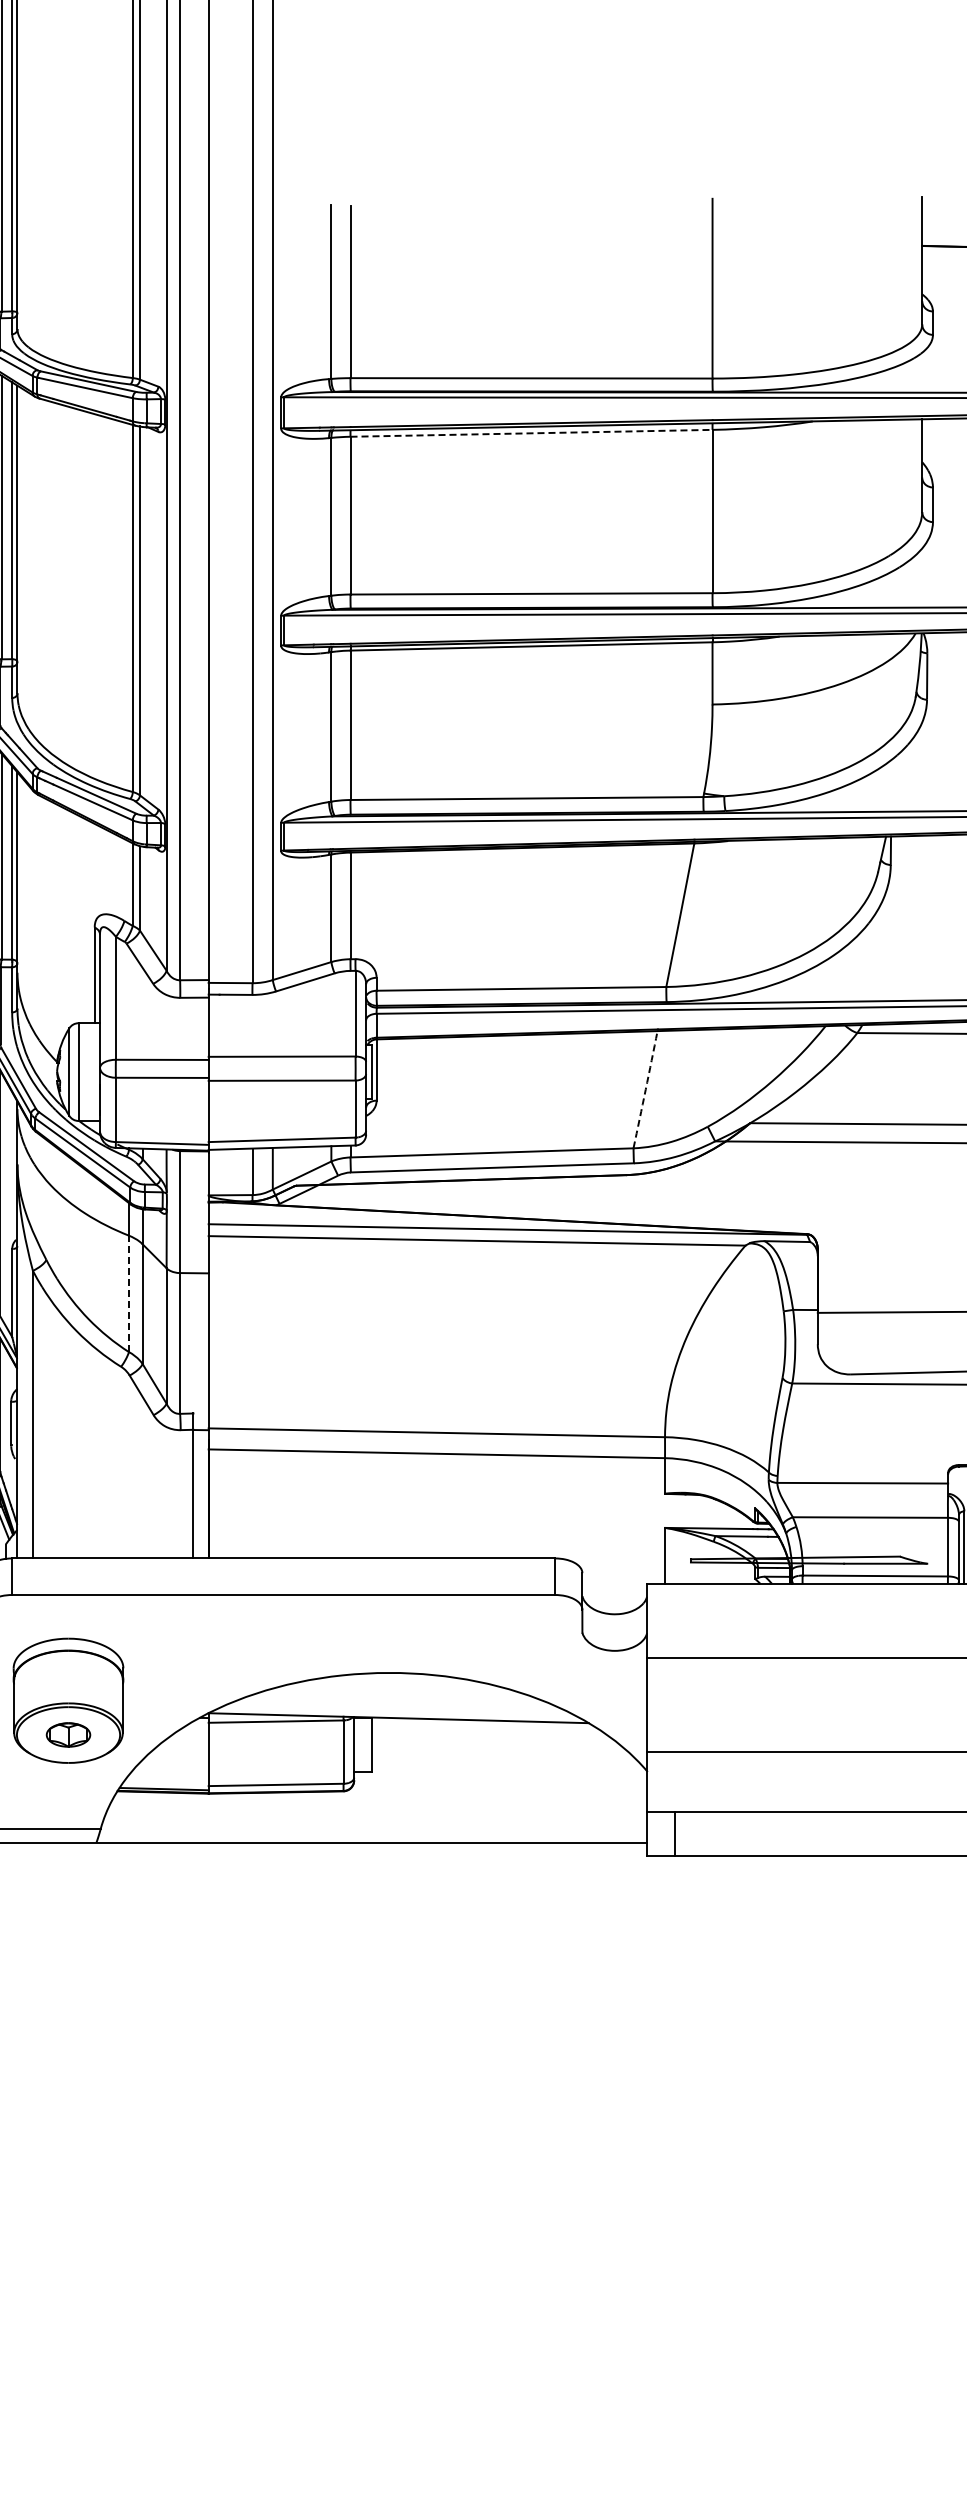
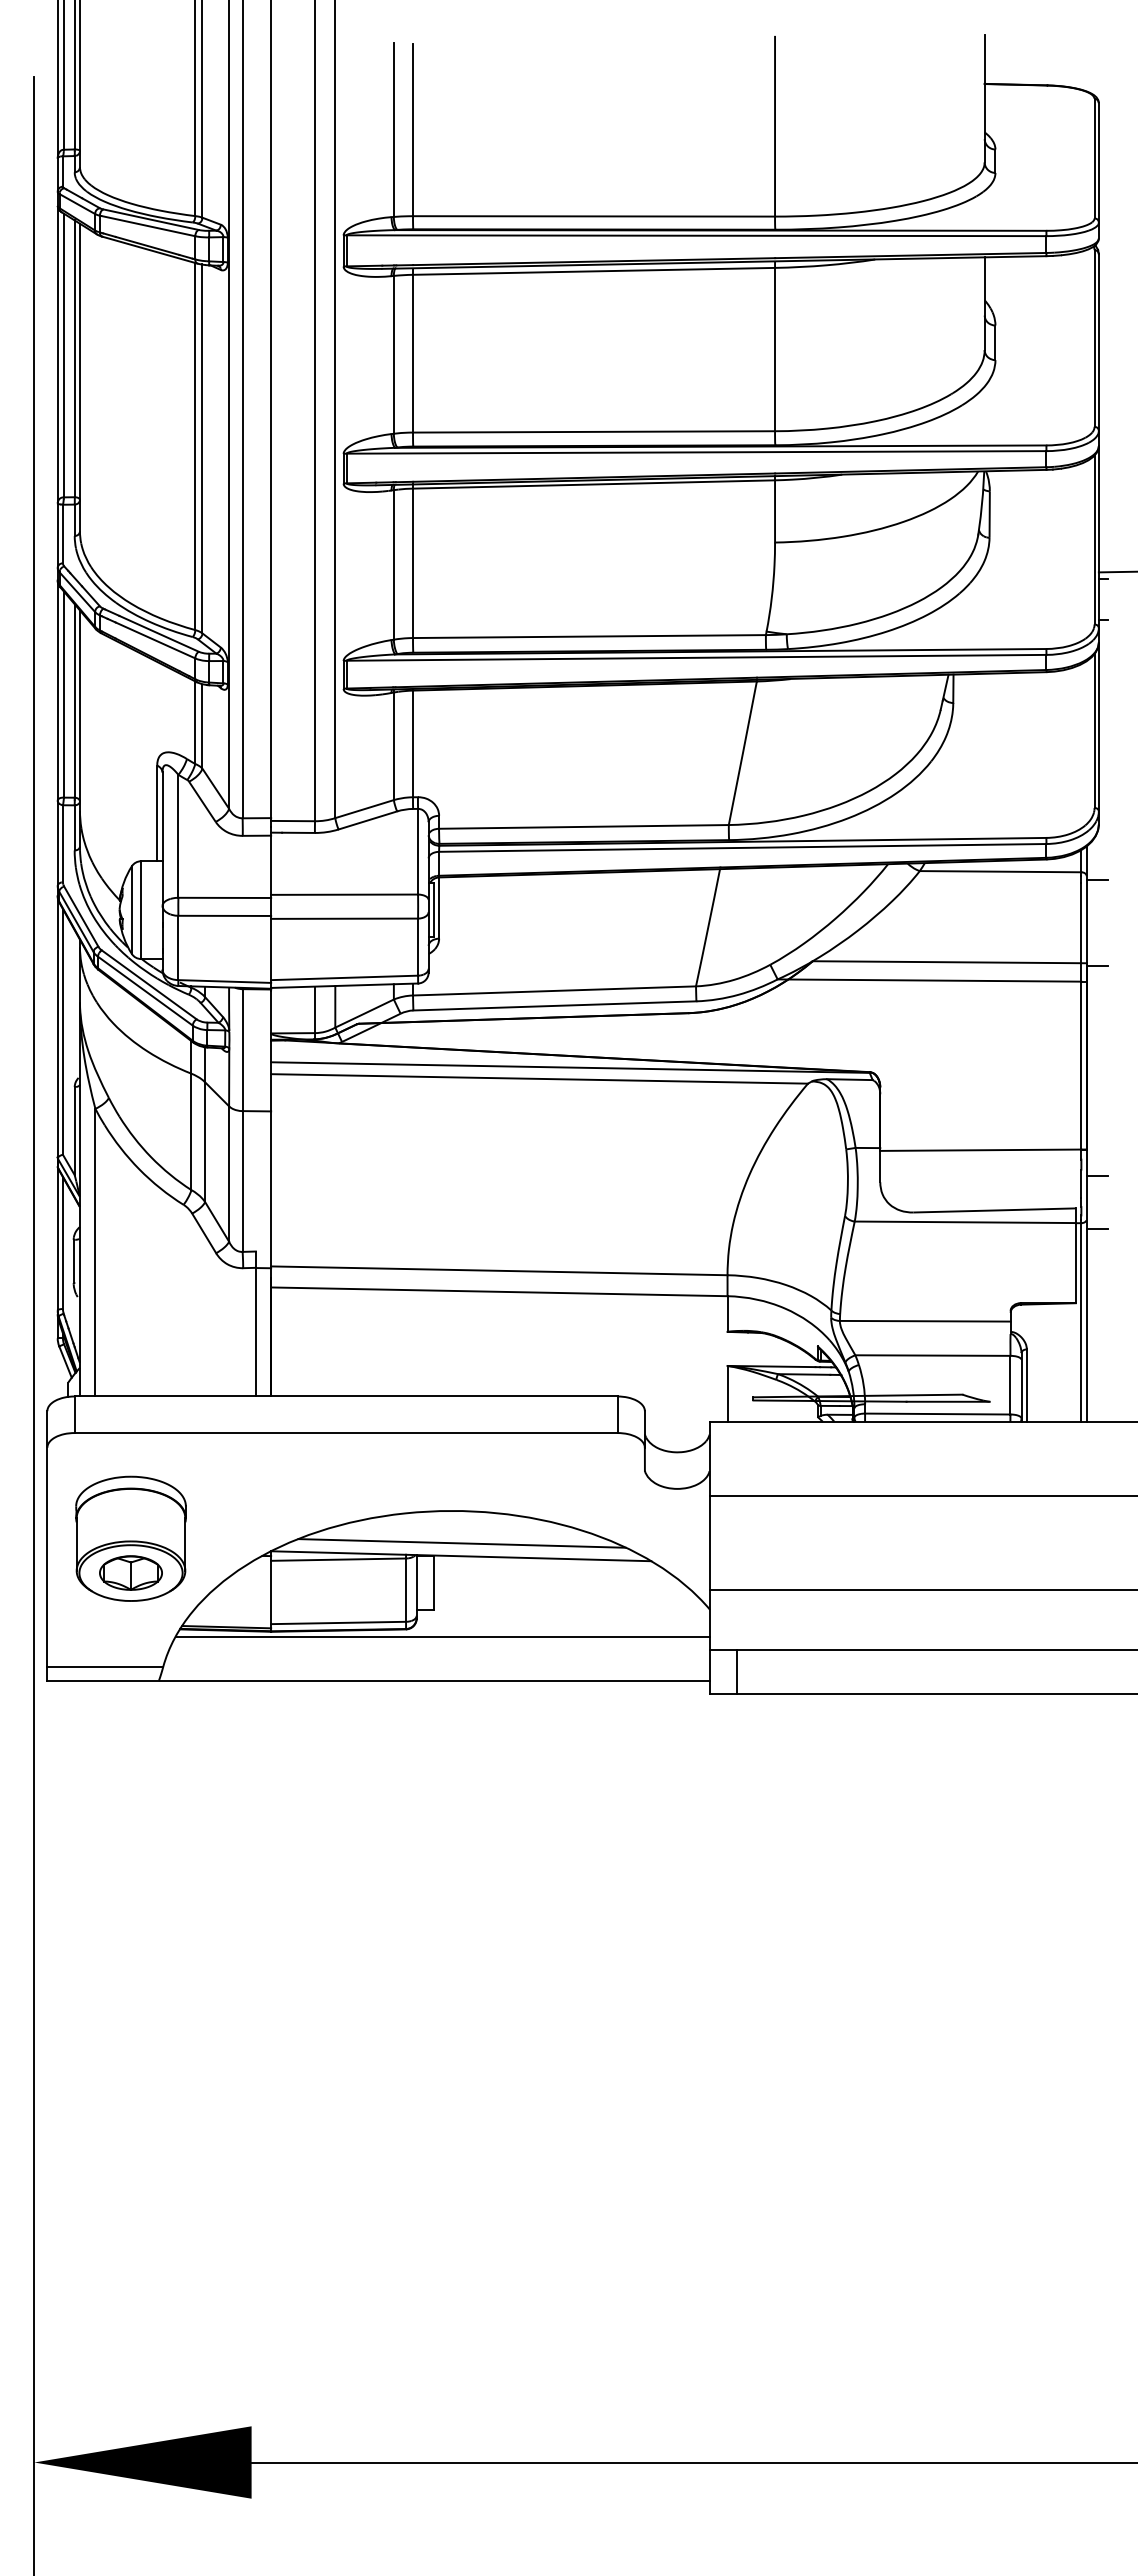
line: (532, 433) -> (594, 271), dashed -> solid
arc: (646, 1089) -> (708, 927), dashed -> solid
line: (129, 1293) -> (191, 1131), dashed -> solid
line: (399, 1705) -> (461, 1543), added
part: (68, 1734) -> (130, 1572), size x1.43
line: (380, 1799) -> (442, 1637), added

